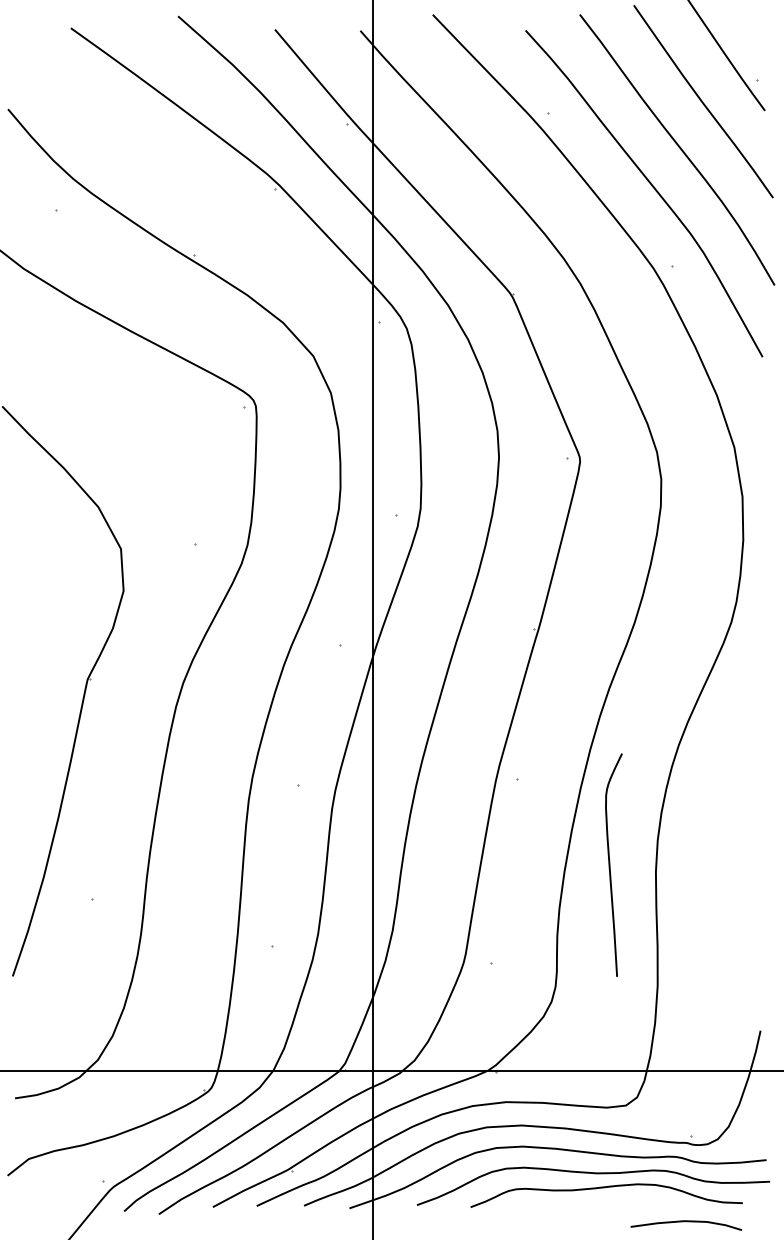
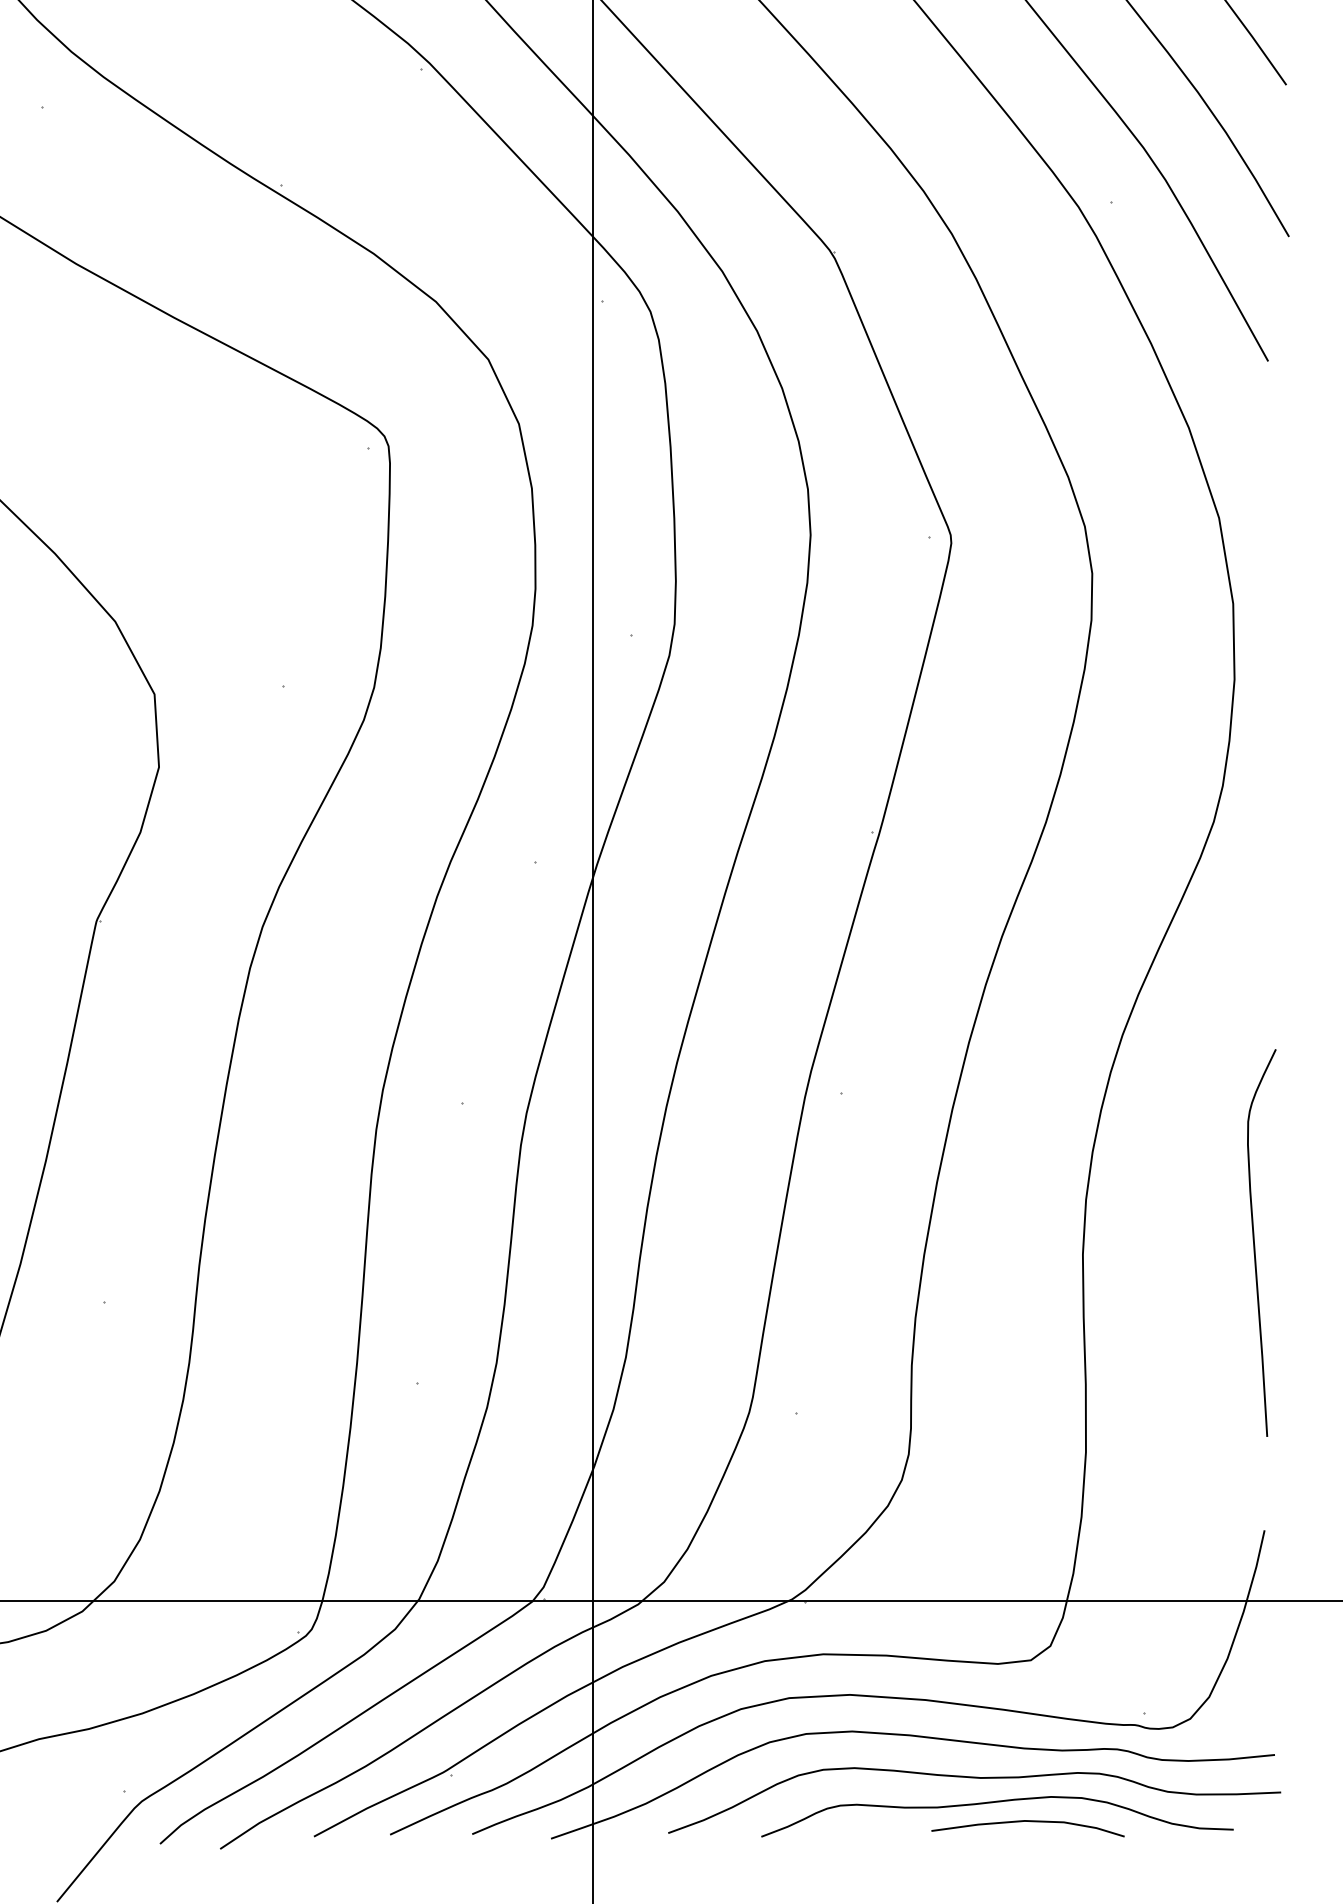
curve: (610, 864) -> (1255, 1241), moved
curve: (686, 1222) -> (1028, 1823), moved

